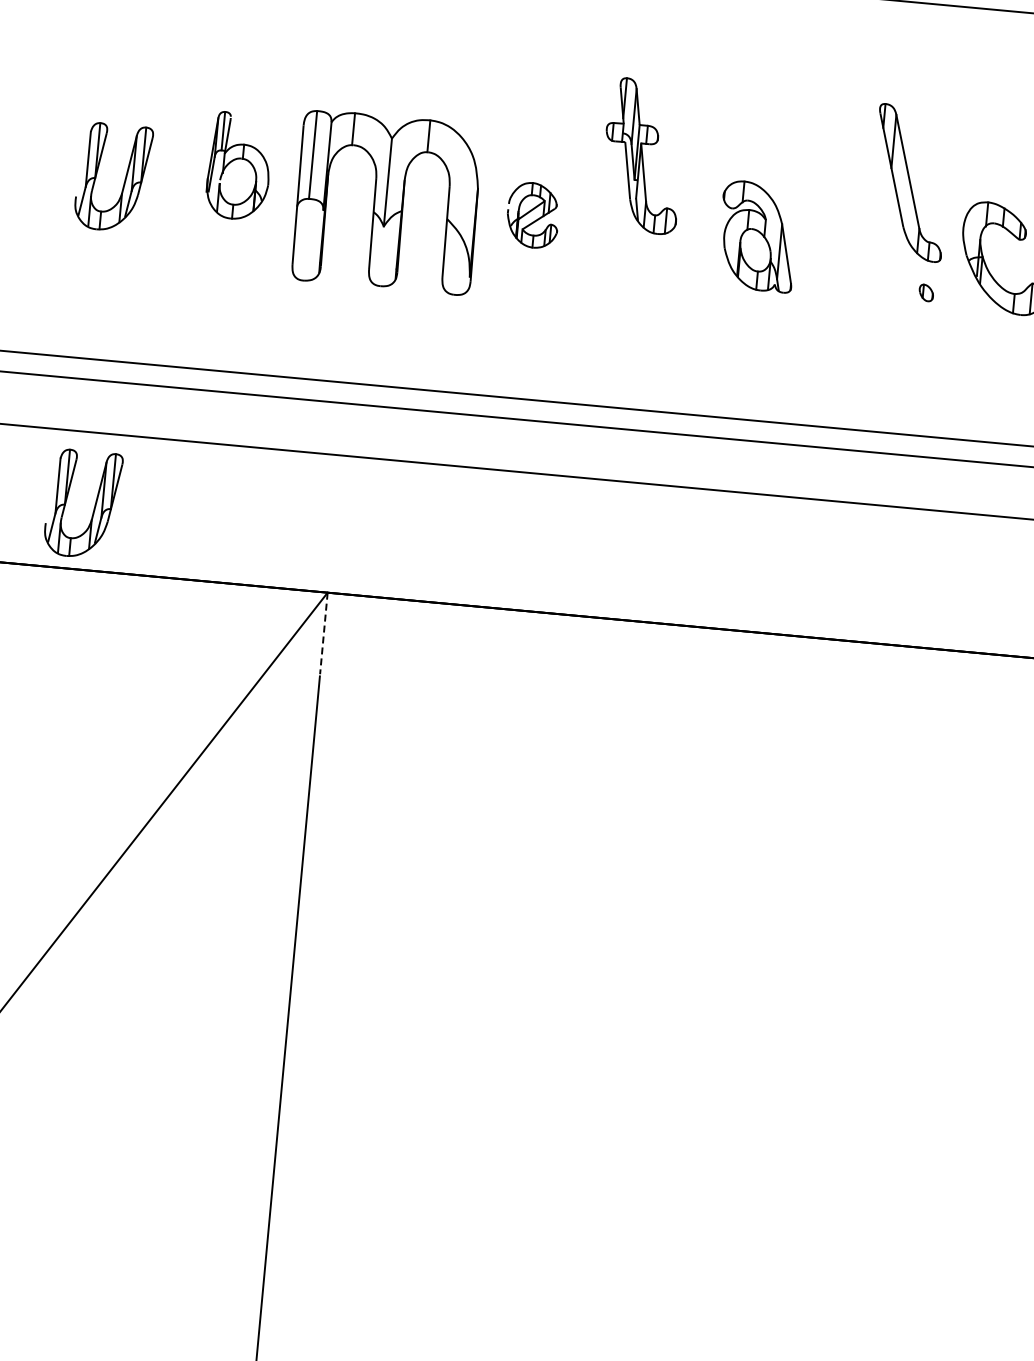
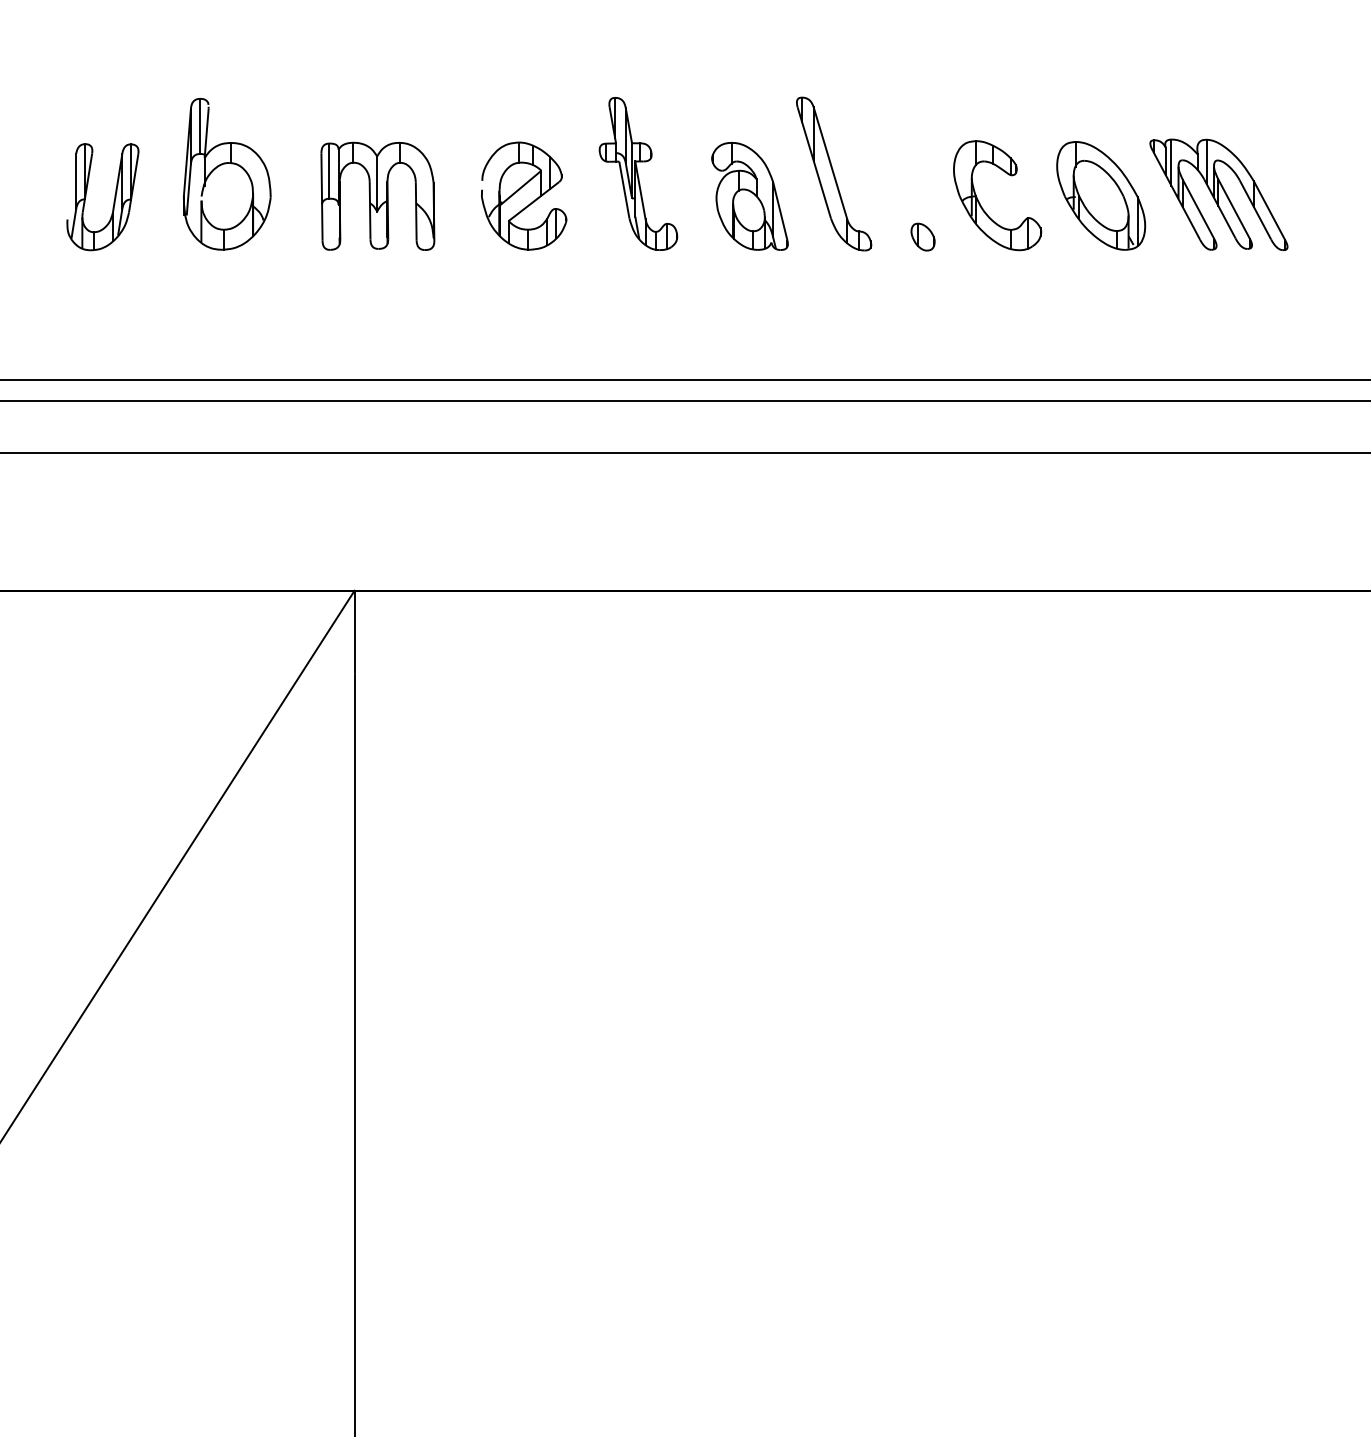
part: (643, 155) -> (638, 173), moved
part: (239, 166) -> (227, 174), size x1.43
part: (910, 182) -> (834, 173), moved
part: (387, 201) -> (377, 195), size x0.62
part: (533, 214) -> (524, 195), size x1.67
part: (925, 292) -> (922, 236), size x1.67
part: (93, 509) -> (113, 529), removed
line: (323, 633) -> (354, 631), dashed -> solid

